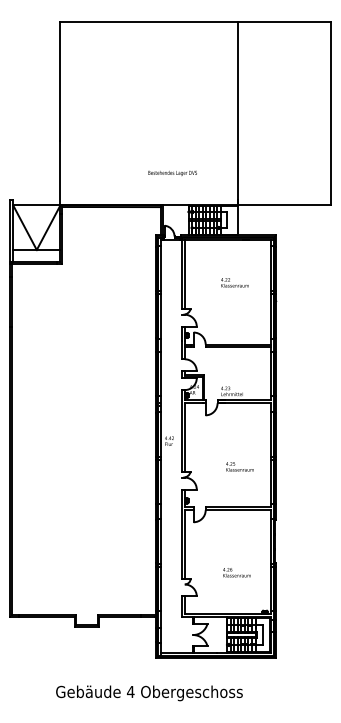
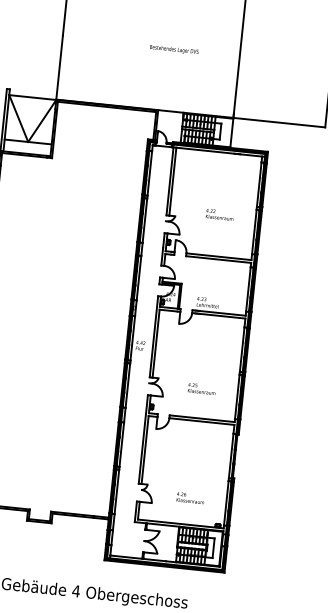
text: (172, 172) -> (174, 48), moved
text: (234, 282) -> (219, 214), moved
text: (239, 466) -> (201, 388), moved
text: (236, 572) -> (190, 498), moved

